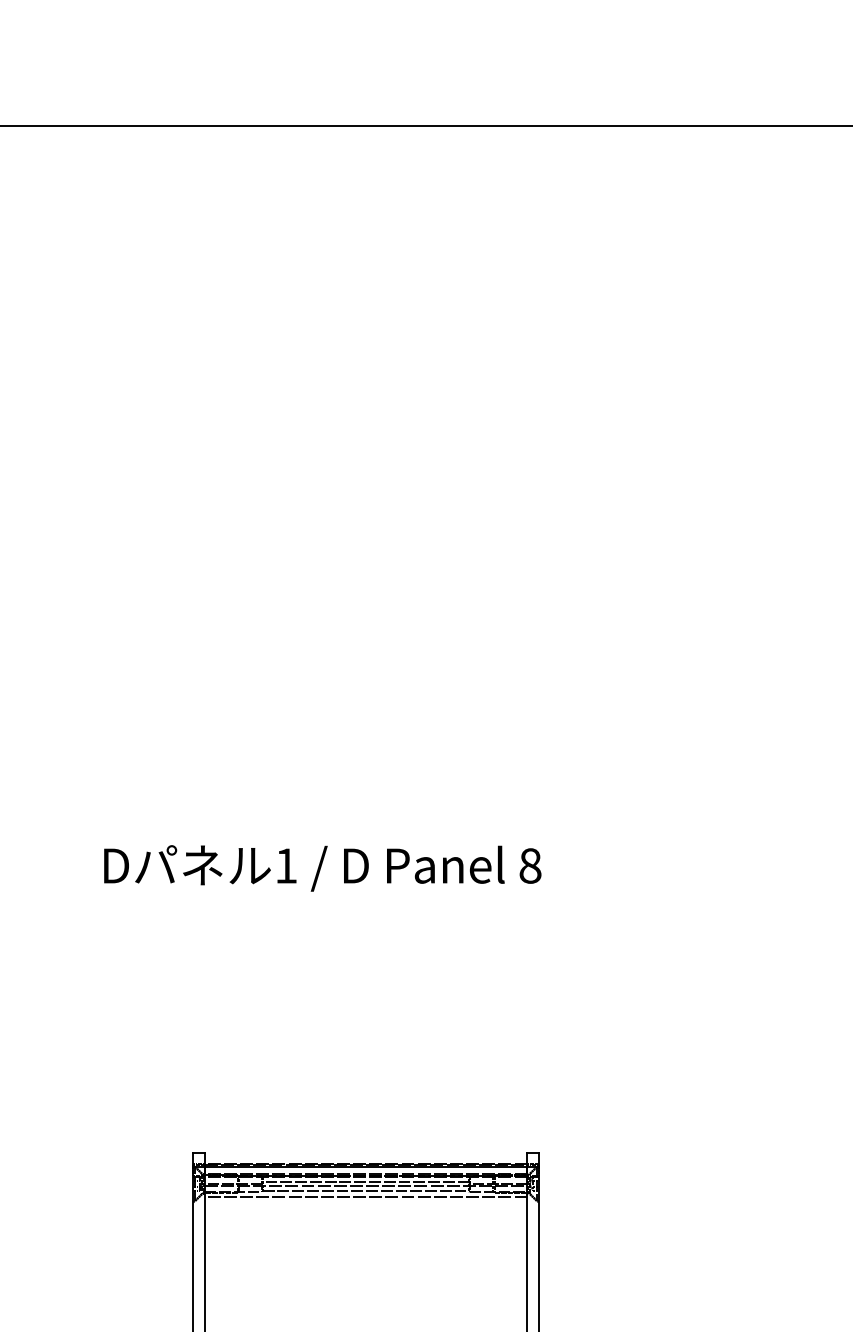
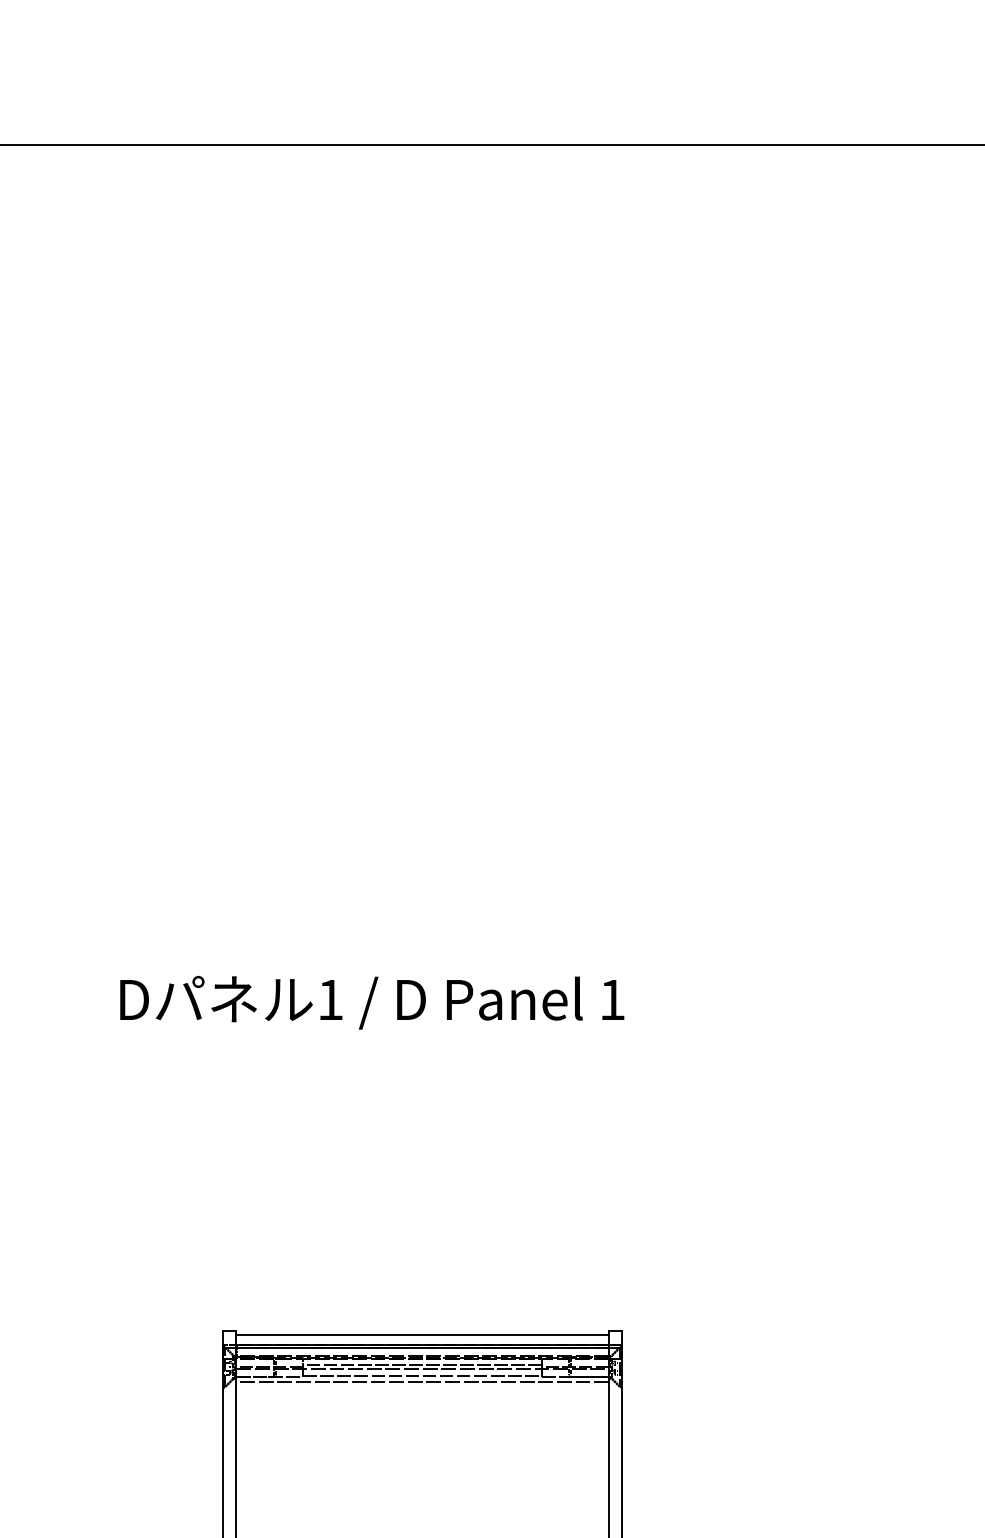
text: (530, 865) -> (612, 999), 8 -> 1
line: (365, 1155) -> (422, 1334), added

